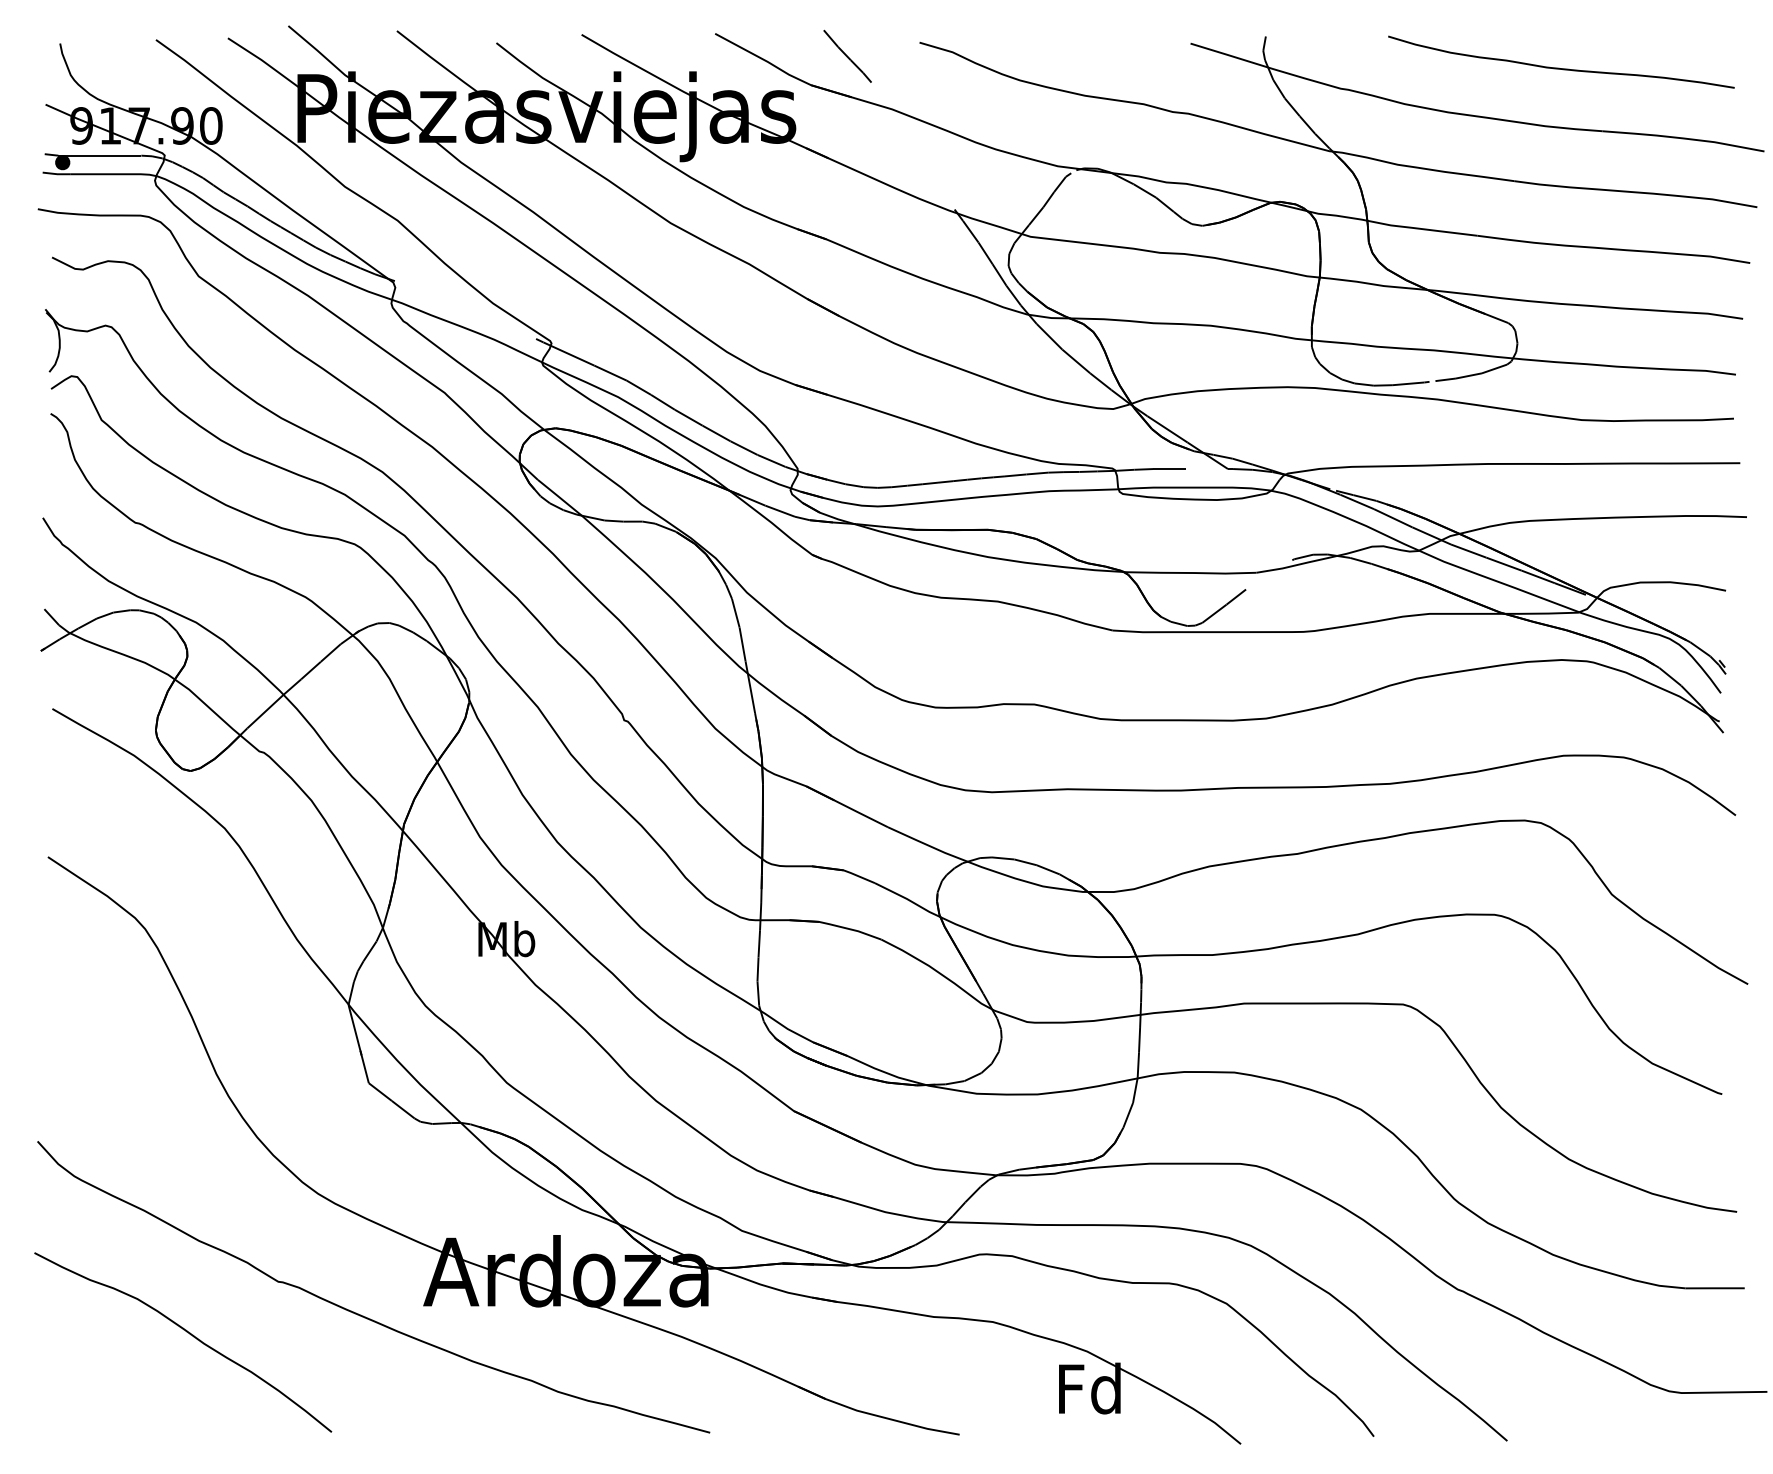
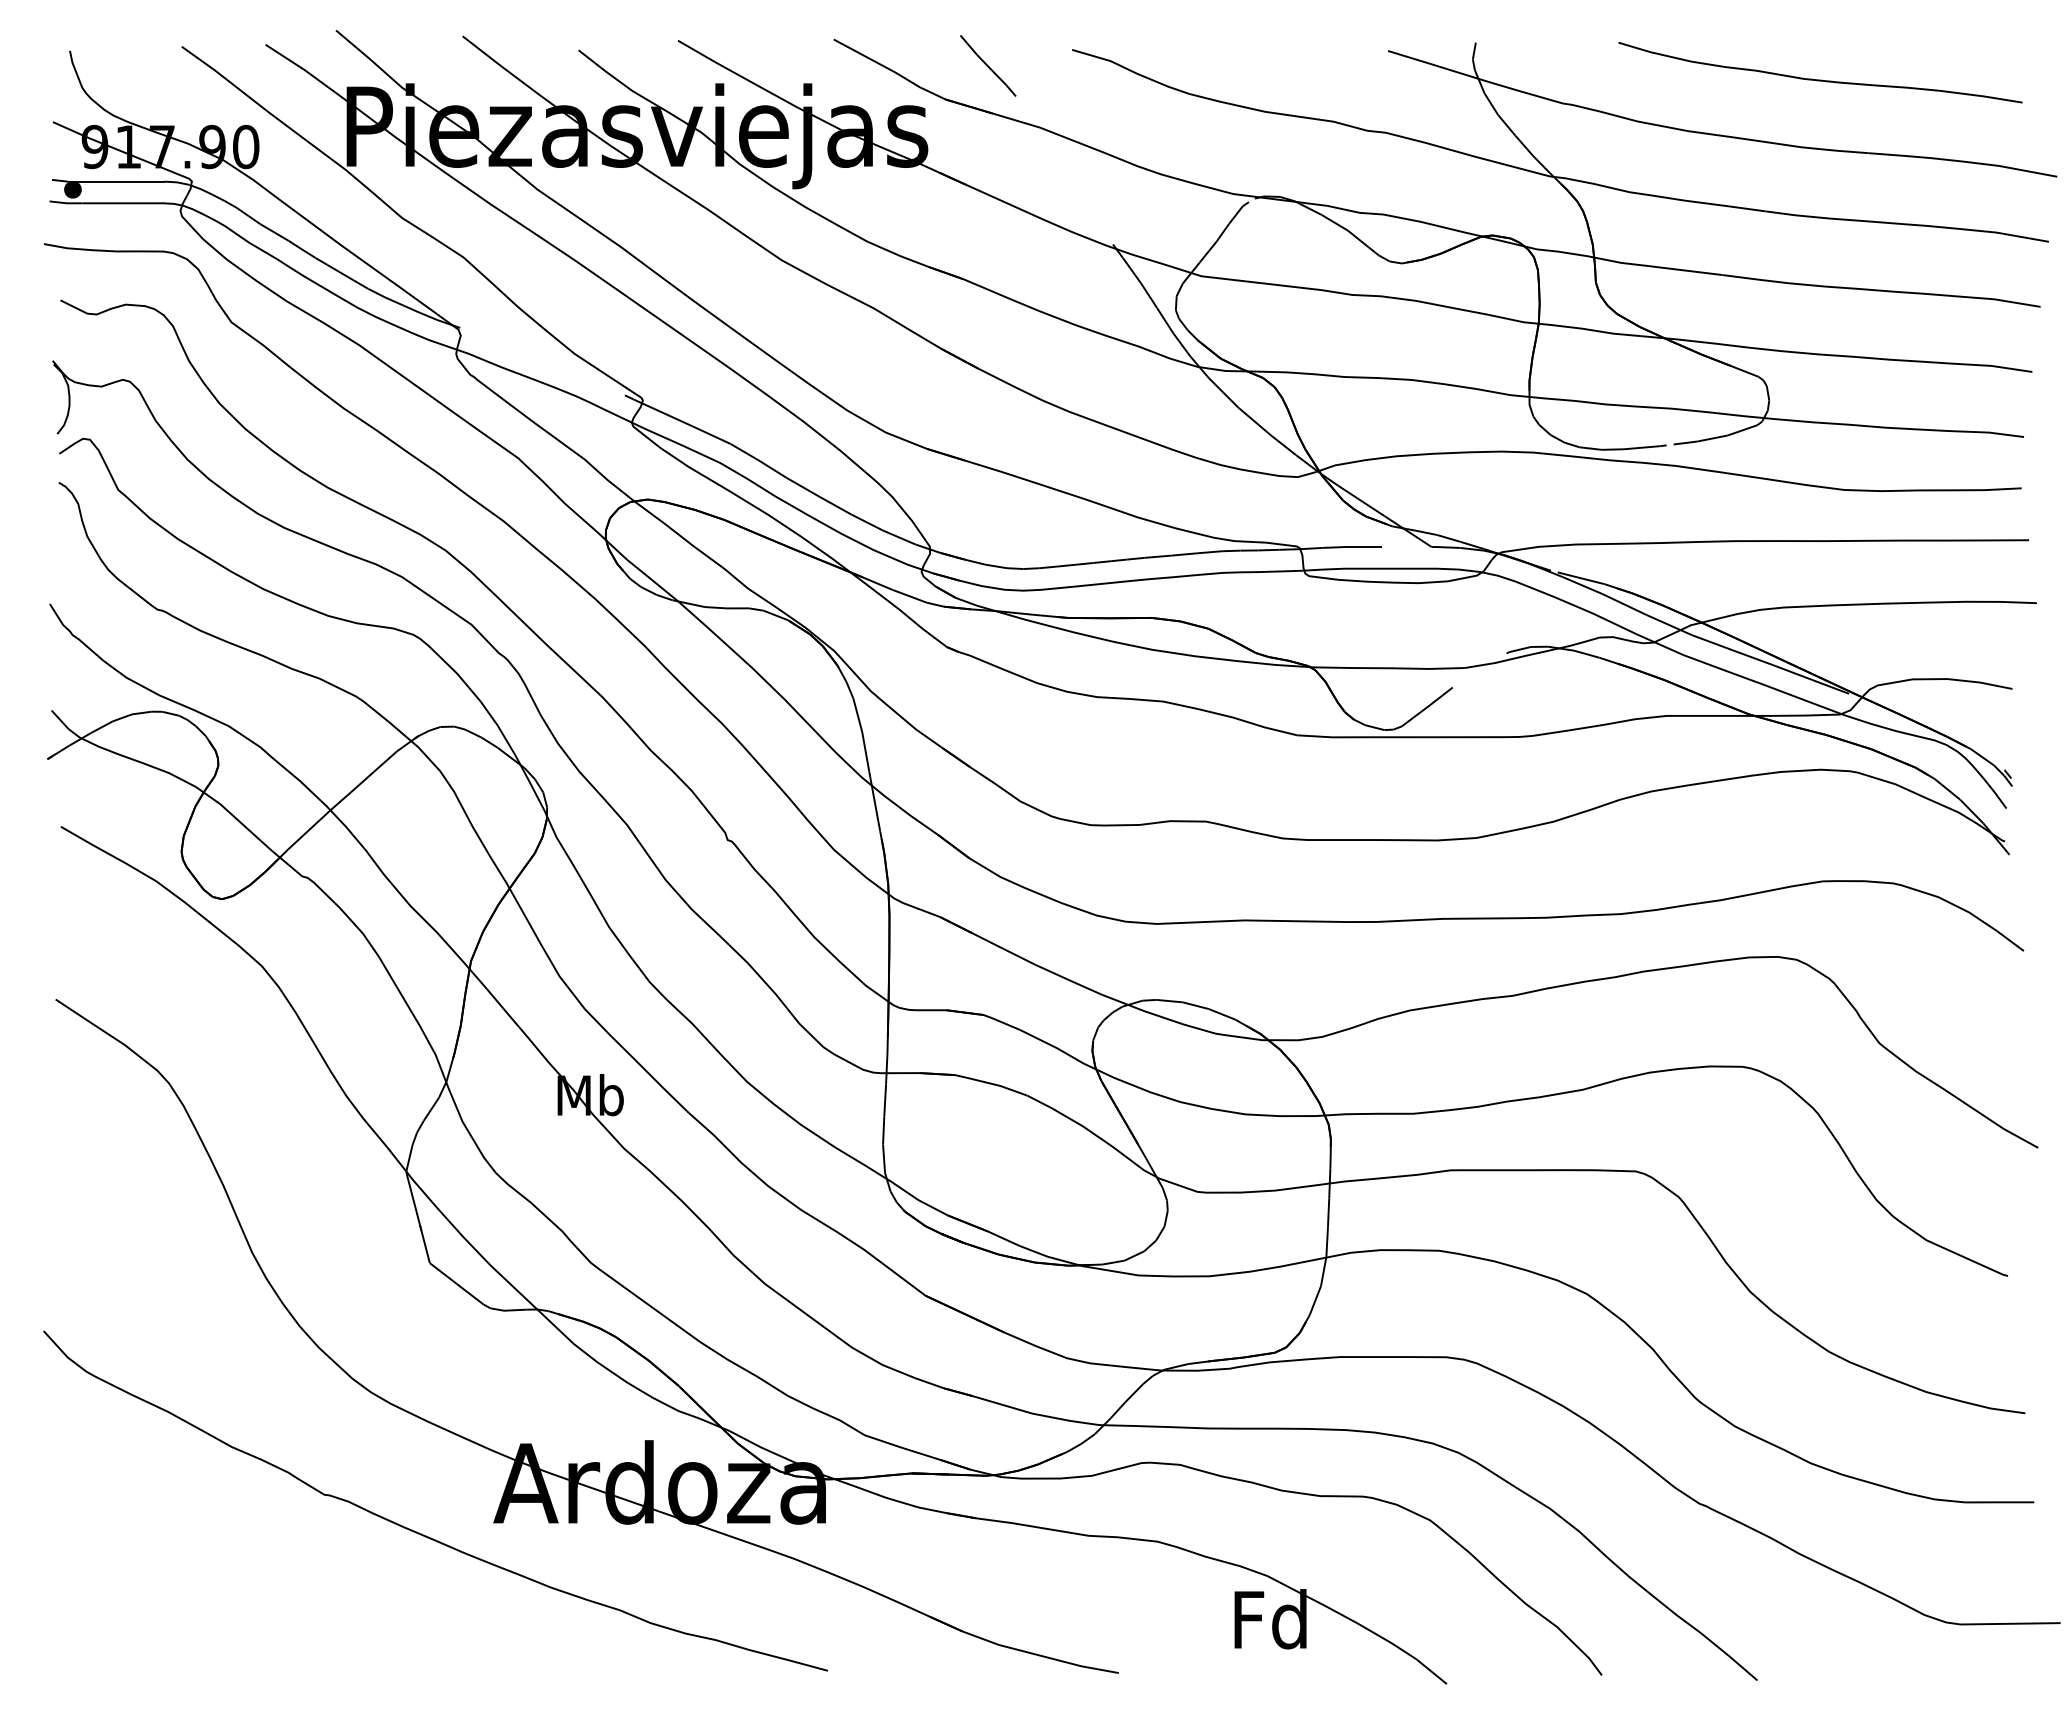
curve: (187, 1333) -> (218, 1554), removed

